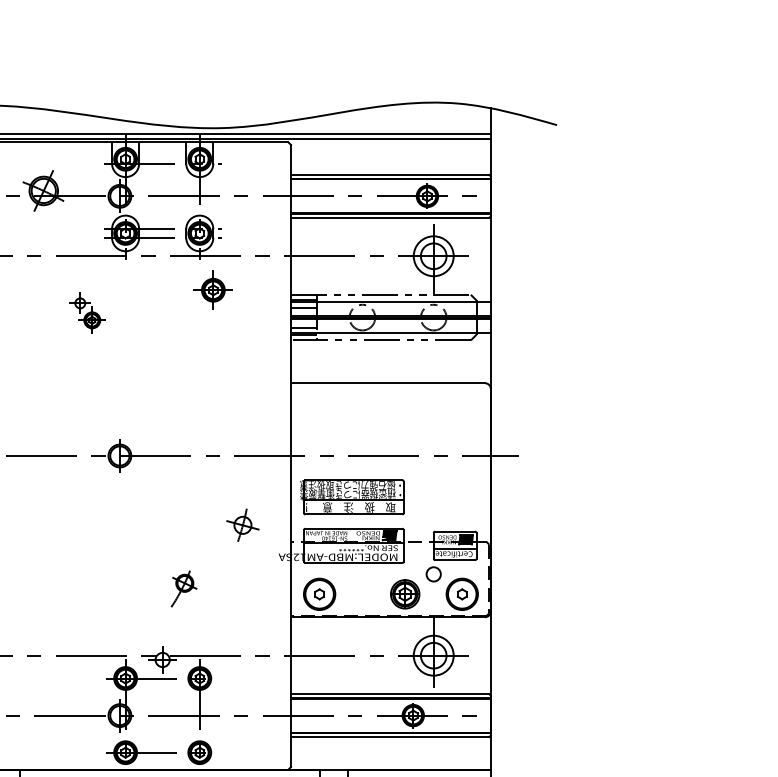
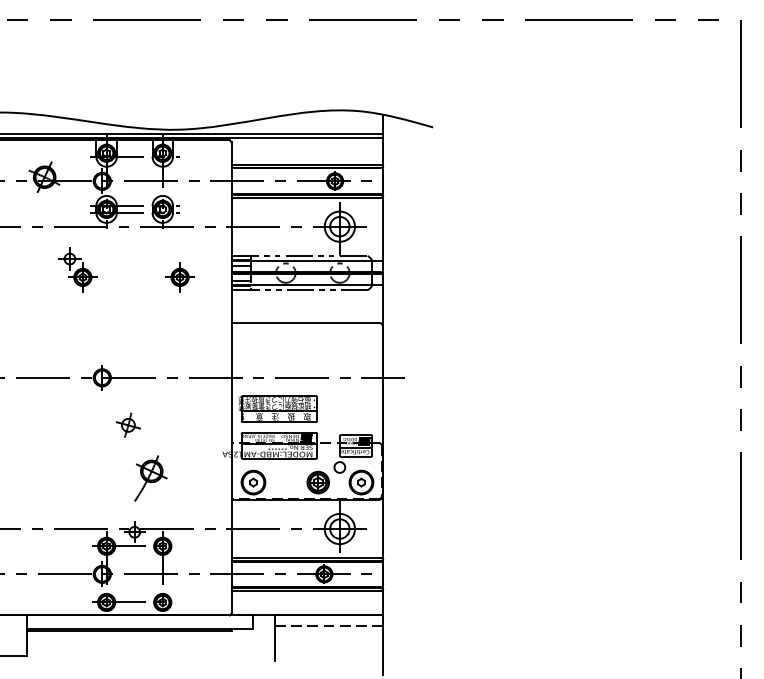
part: (212, 290) -> (179, 277), moved
part: (87, 312) -> (77, 269), size x1.43
part: (241, 524) -> (127, 424), moved
part: (183, 588) -> (150, 478), size x1.67

